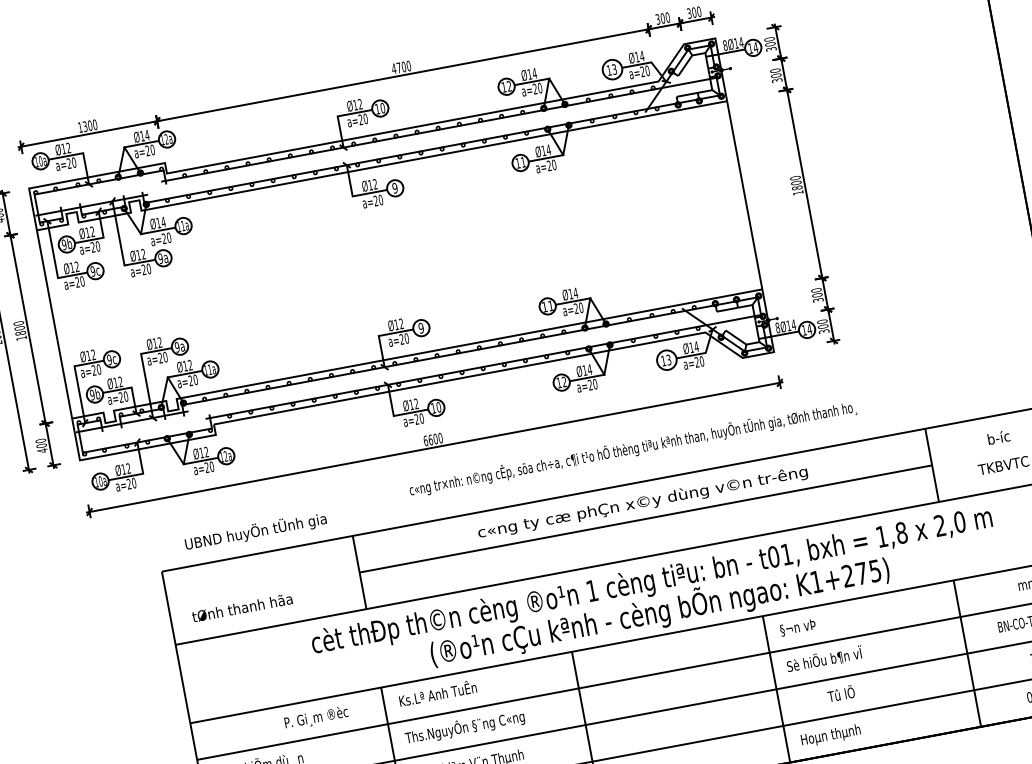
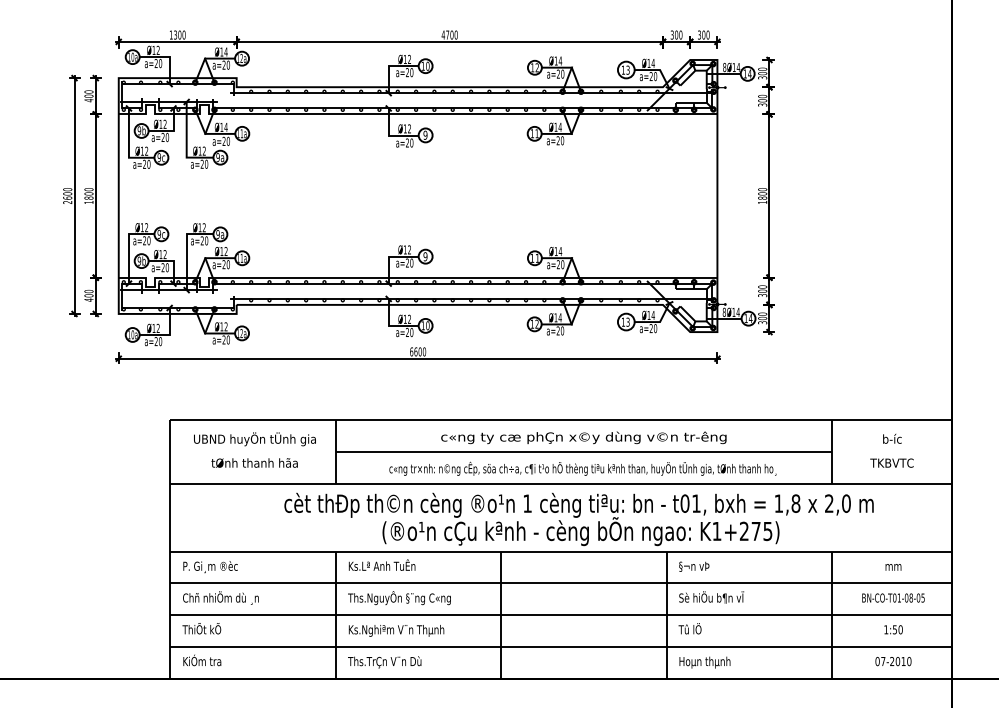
text: (632, 448) -> (582, 468), moved
text: (255, 532) -> (254, 439), moved
text: (241, 607) -> (254, 462), moved
text: (840, 693) -> (689, 628), moved
text: (316, 718) -> (210, 567), moved

